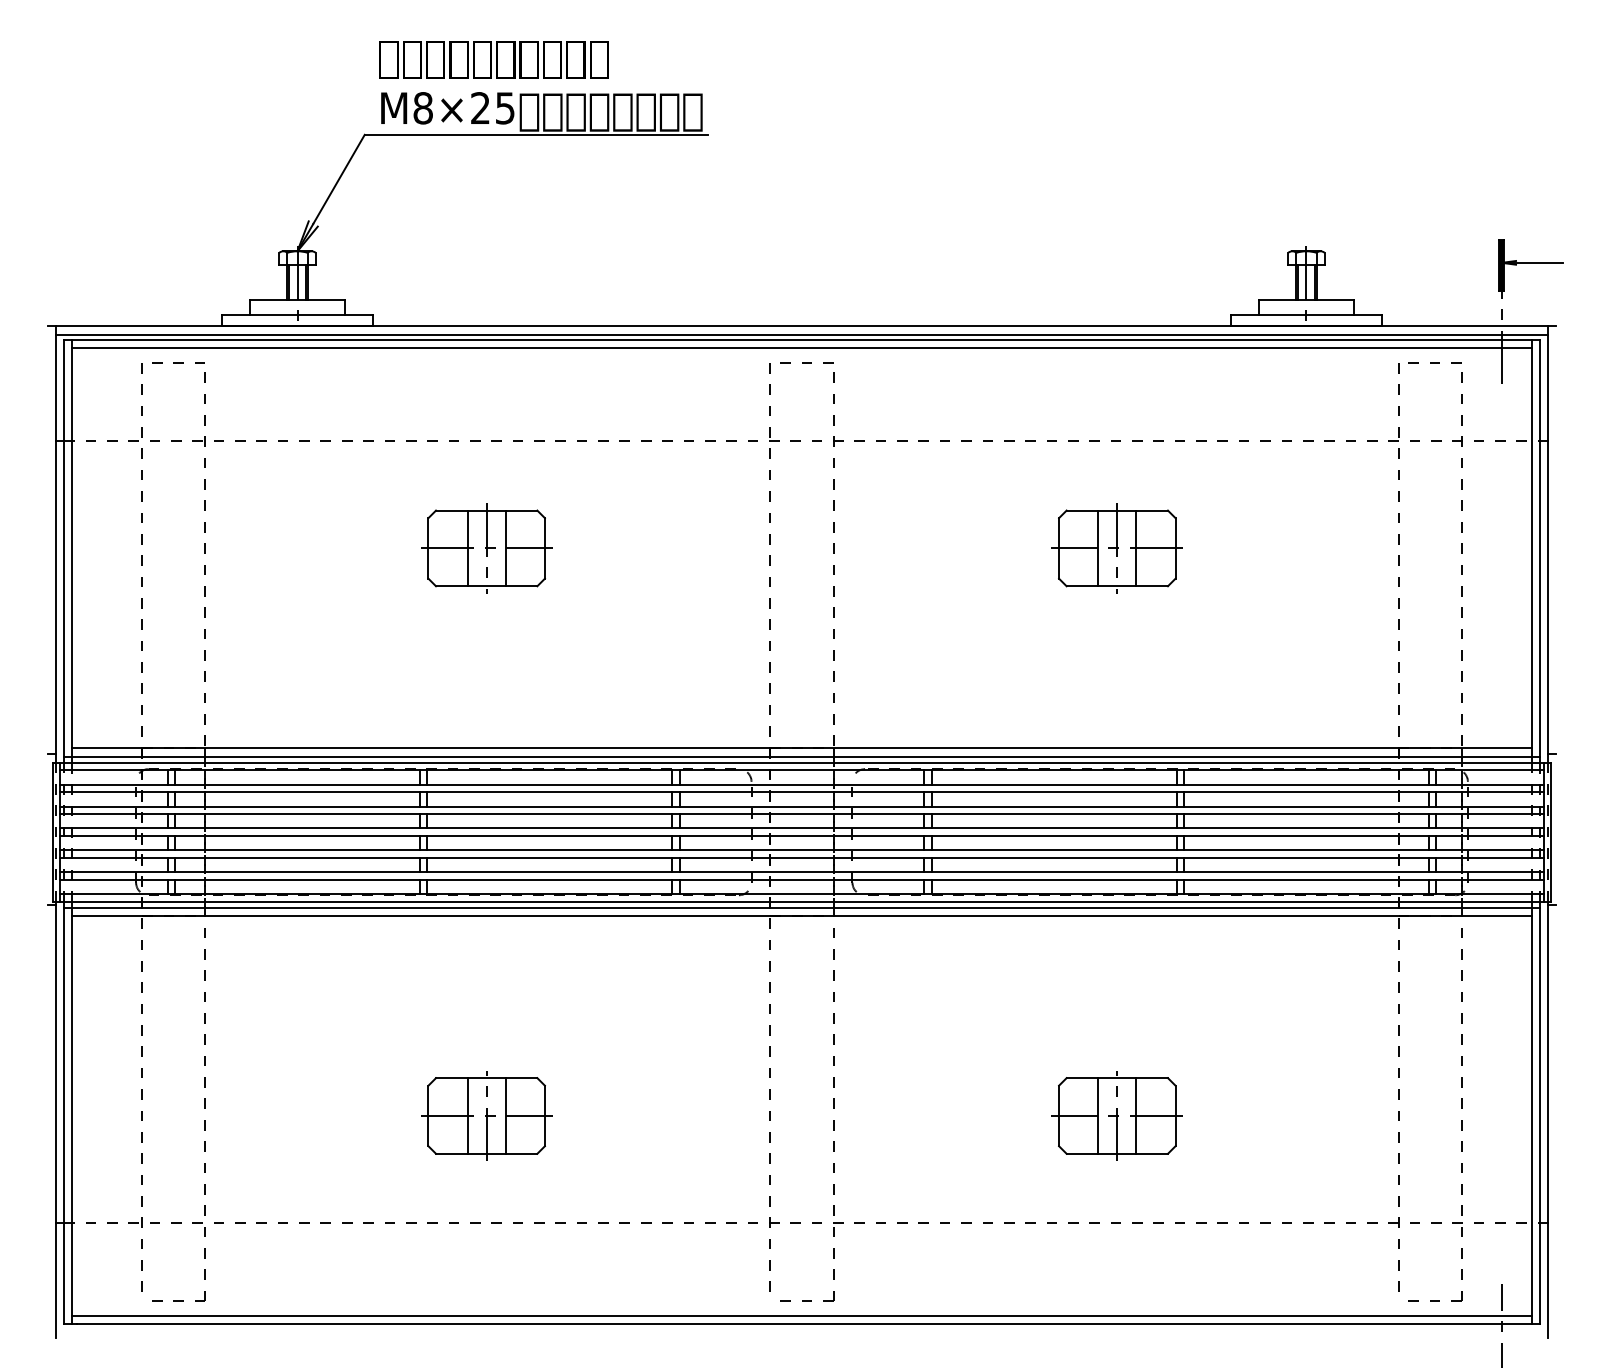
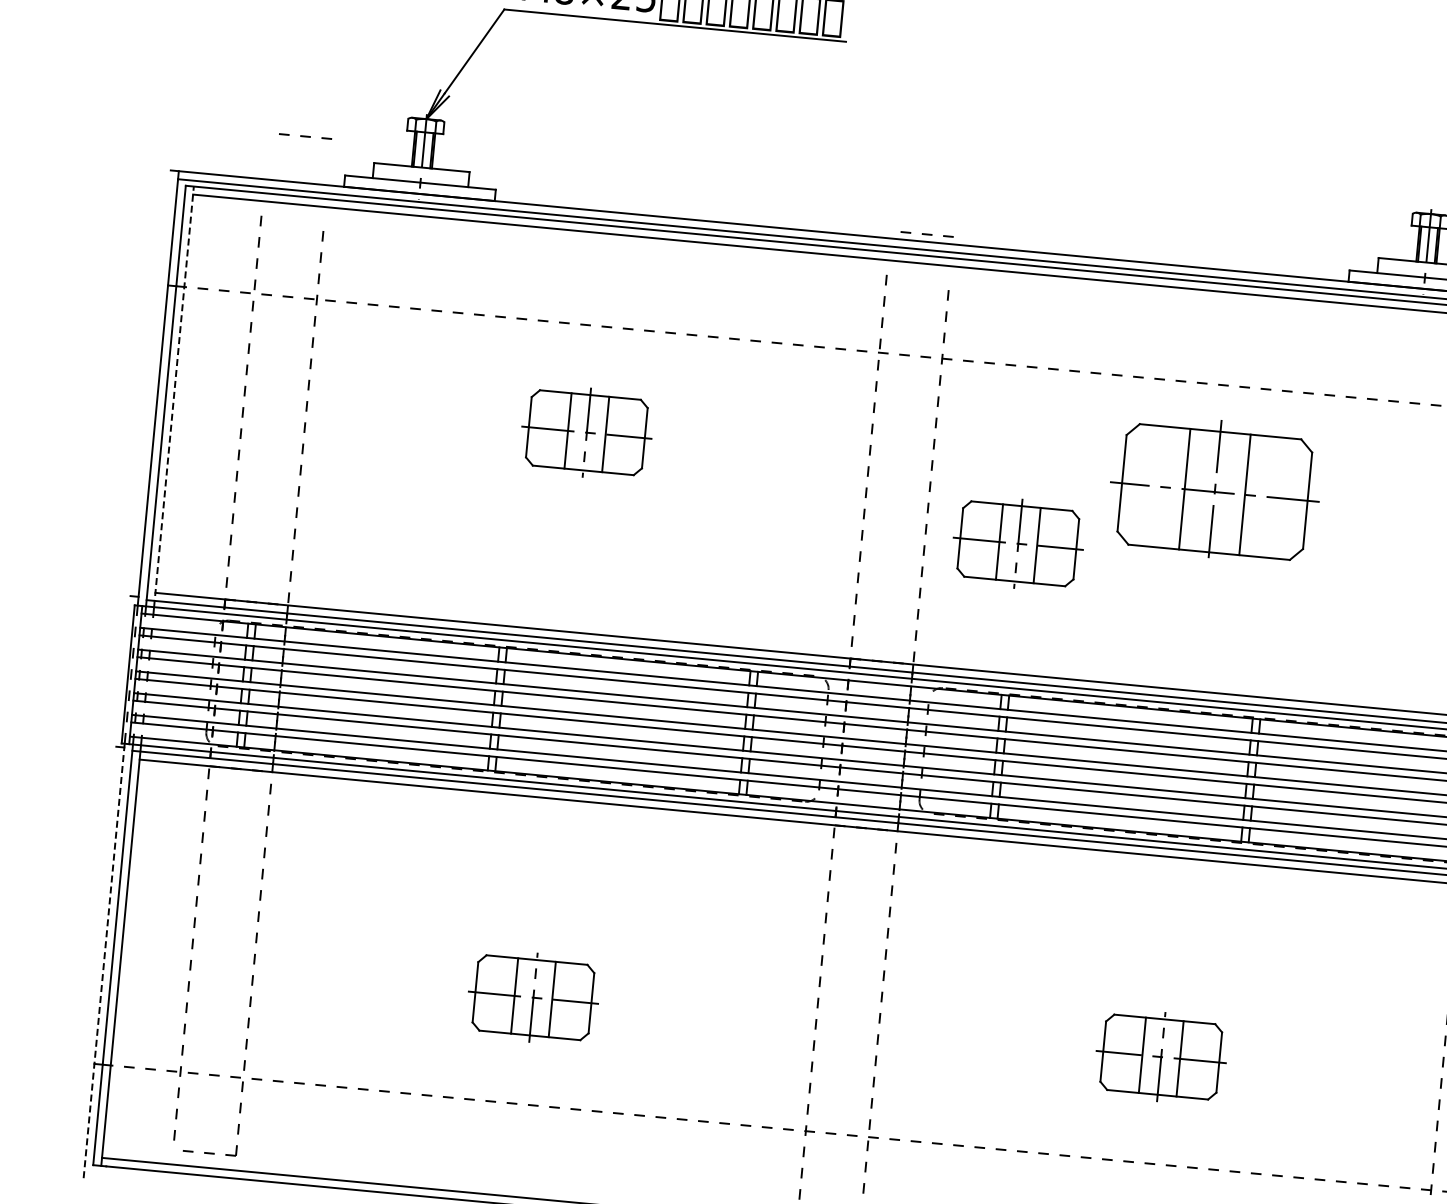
line: (178, 362) -> (305, 135), moved
line: (806, 362) -> (926, 233), moved
part: (1116, 548) -> (1213, 492), size x1.6
line: (72, 550) -> (174, 395), solid -> dashed
part: (926, 618) -> (1018, 543), added
line: (55, 1119) -> (103, 960), solid -> dashed

